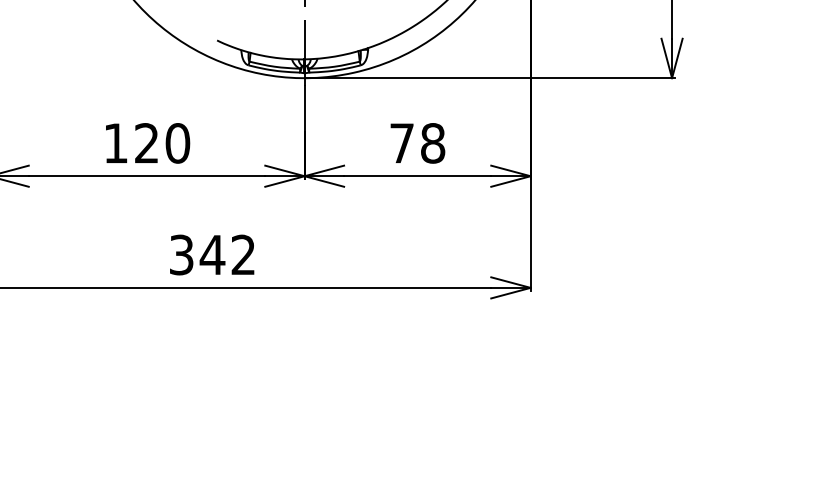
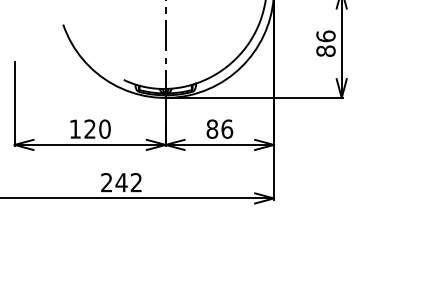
text: (416, 141) -> (219, 128), 78 -> 86
text: (181, 254) -> (106, 182), 342 -> 242

